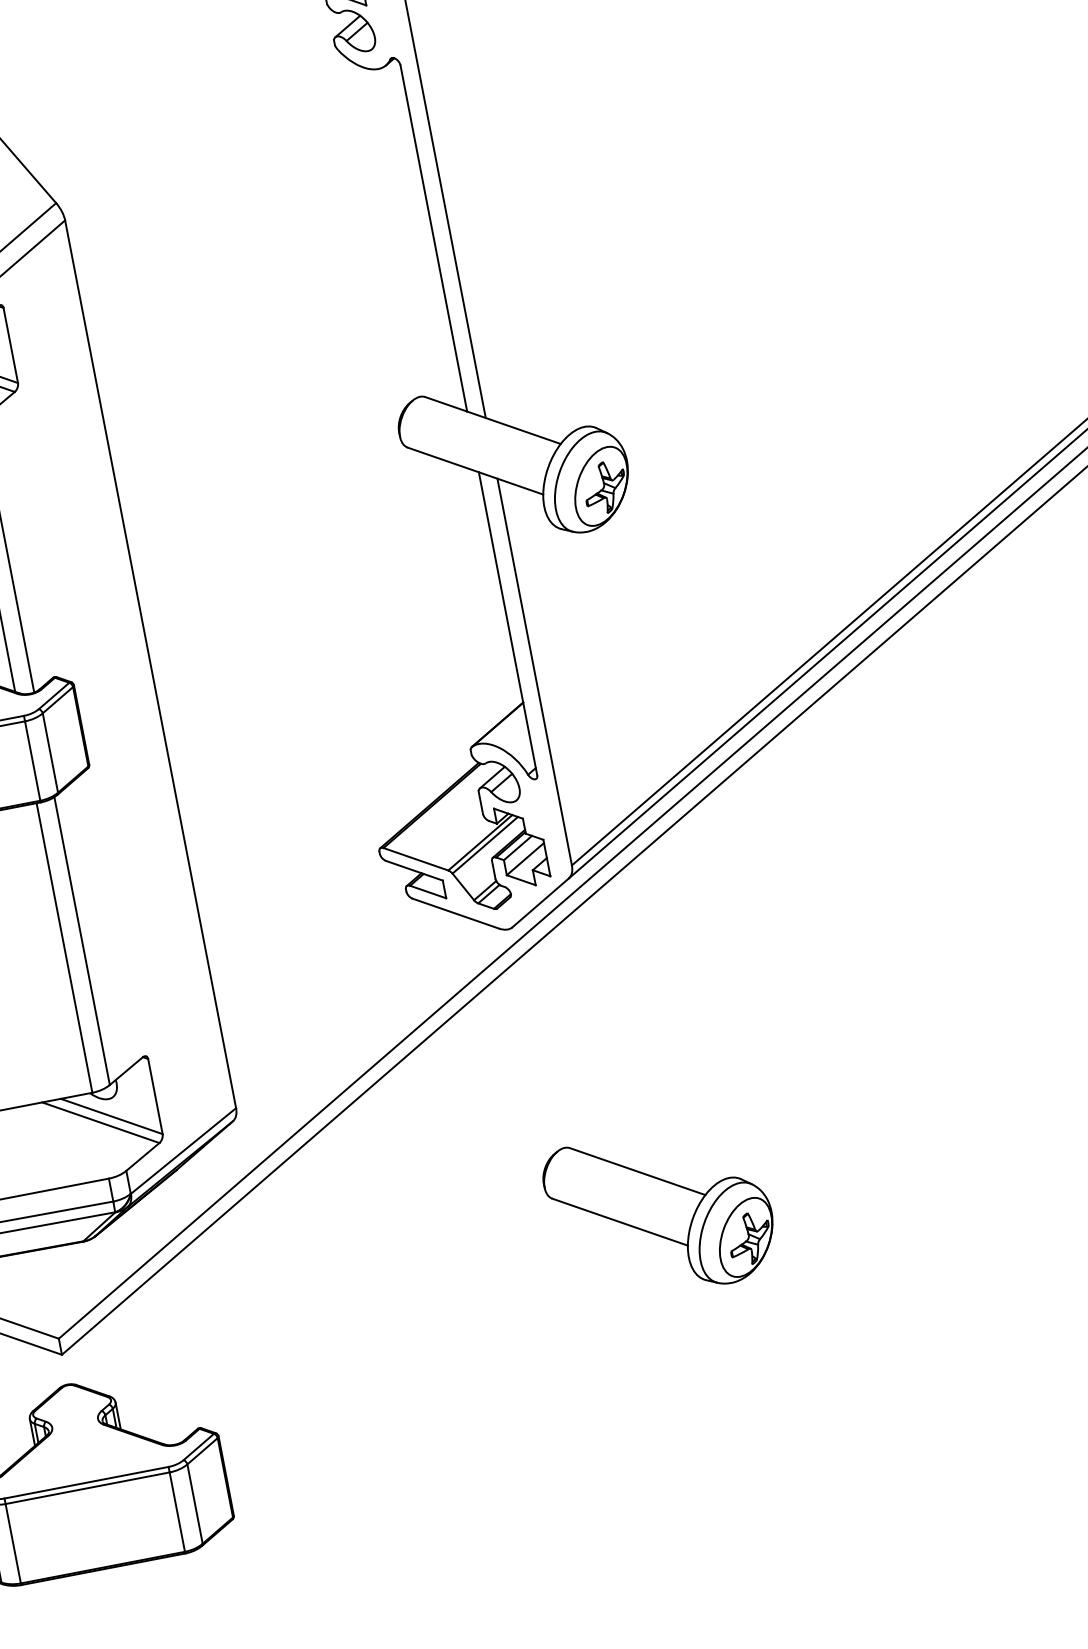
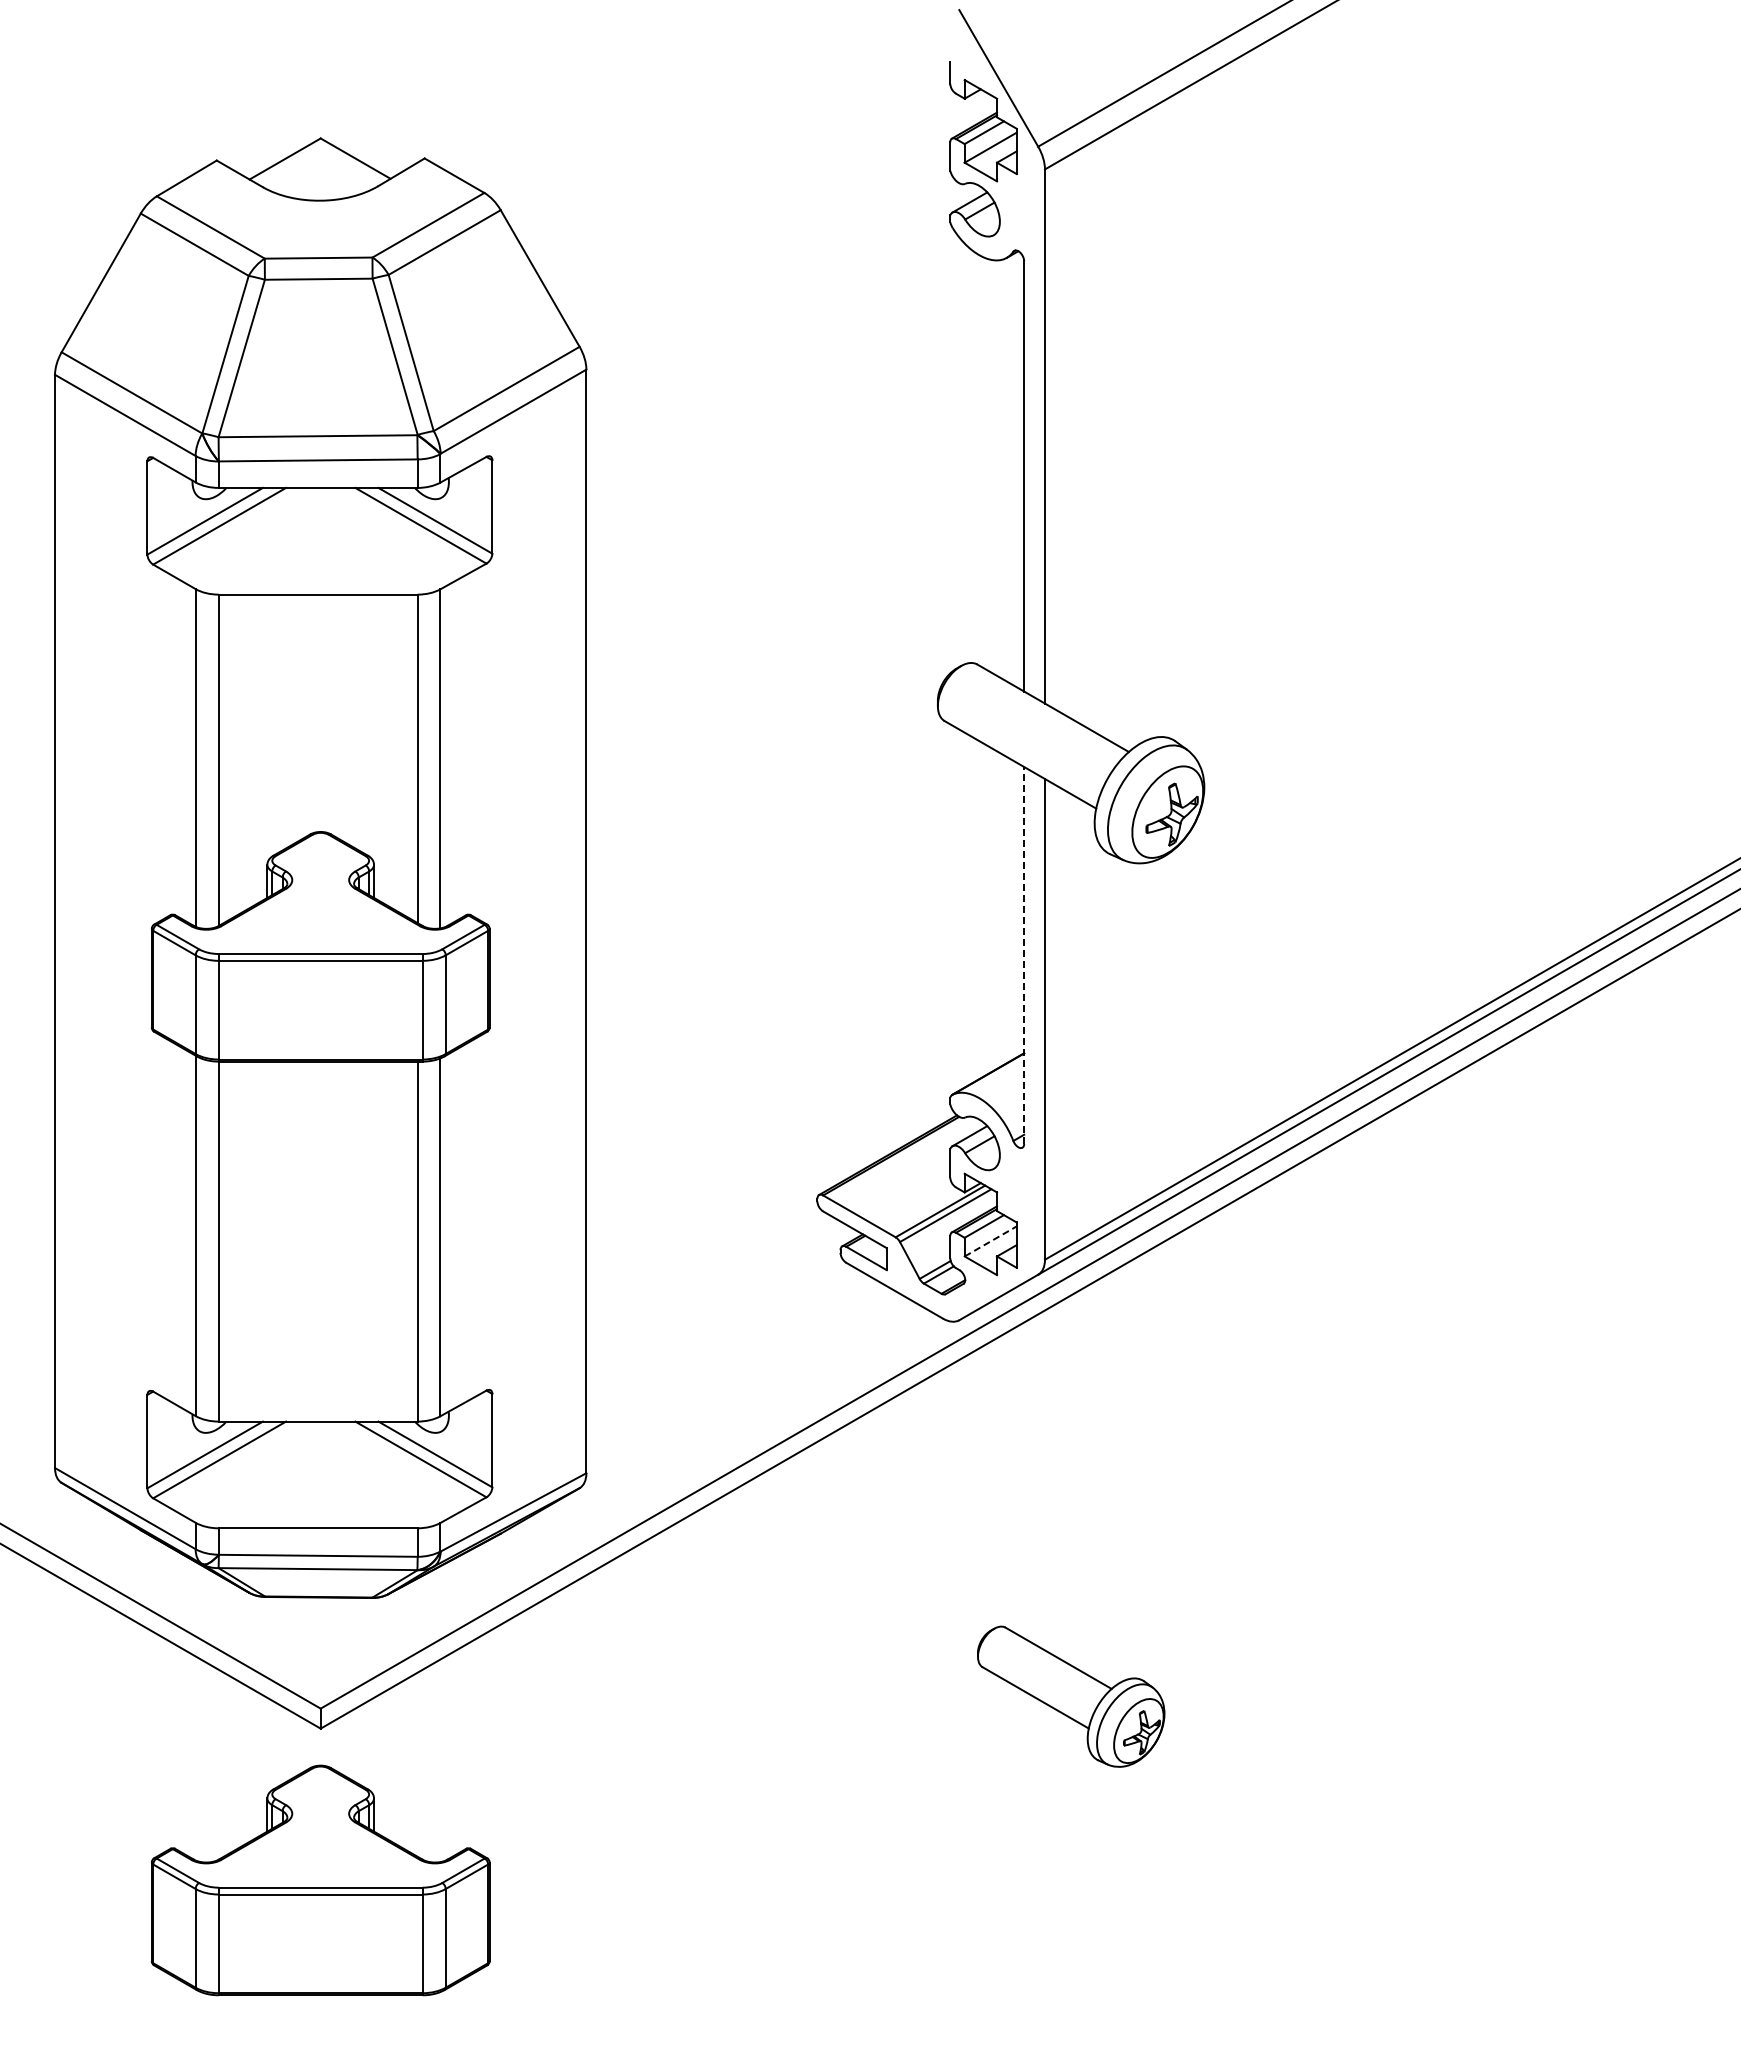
line: (508, 623) -> (1024, 954), solid -> dashed
line: (526, 859) -> (991, 1241), solid -> dashed
part: (660, 1212) -> (1071, 1696), size x0.7

